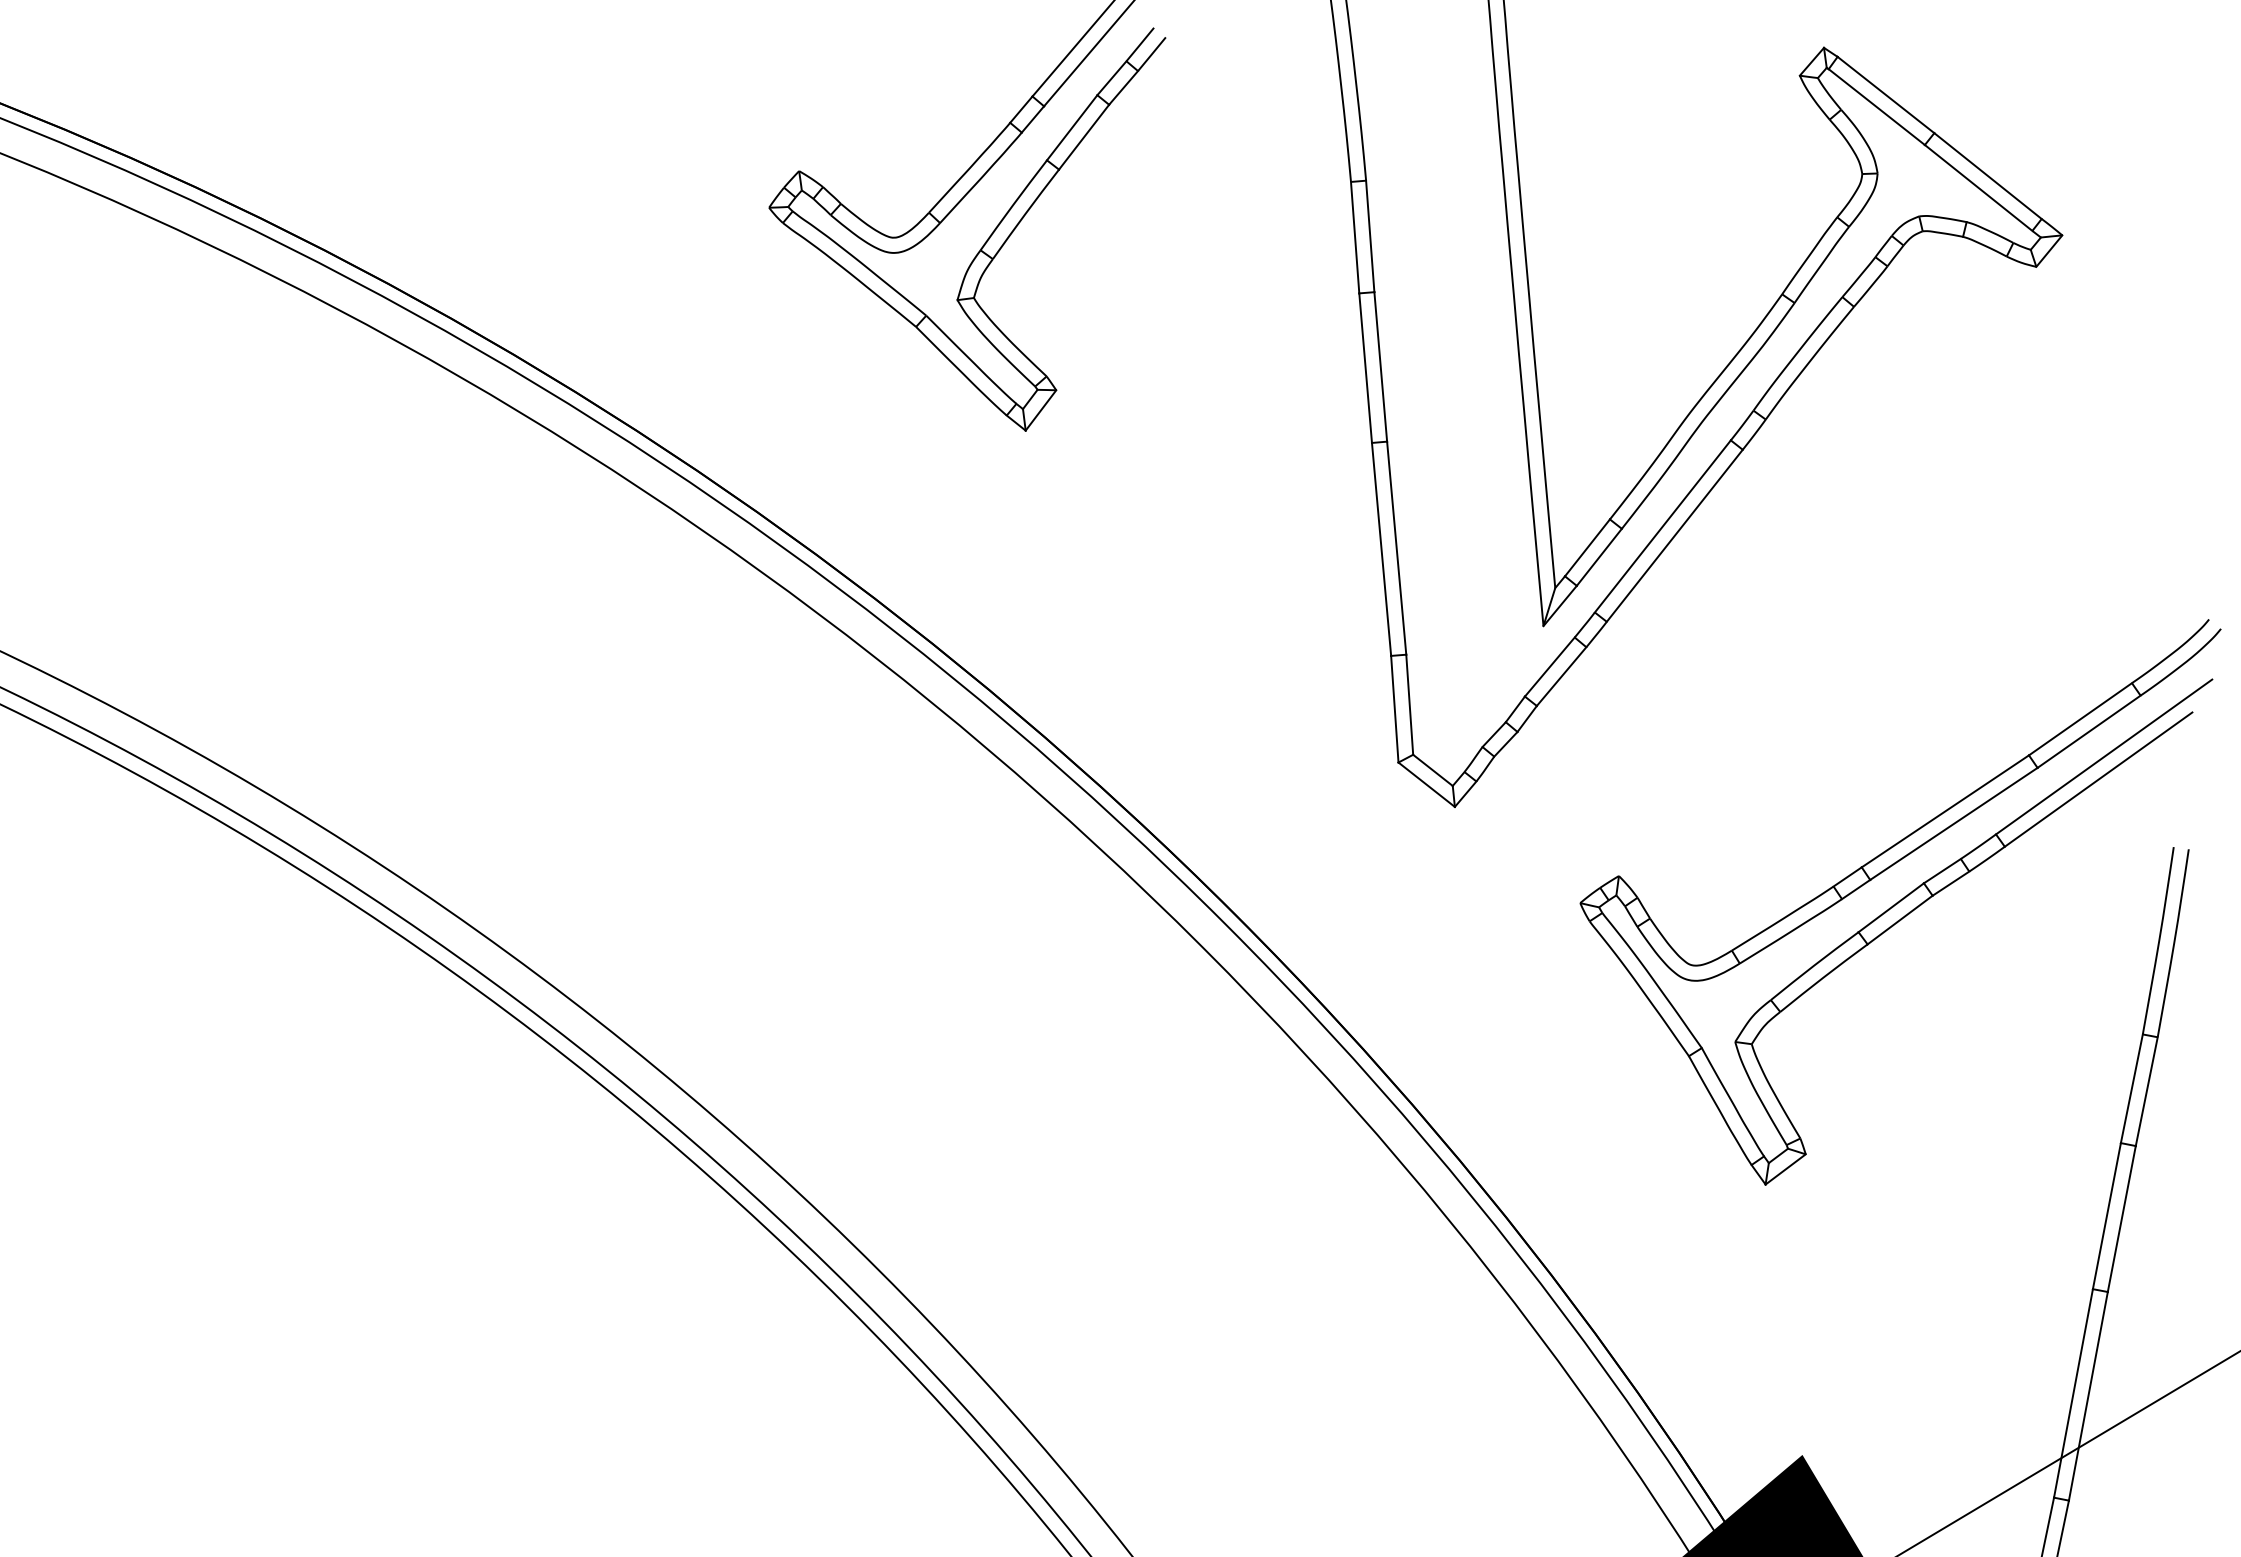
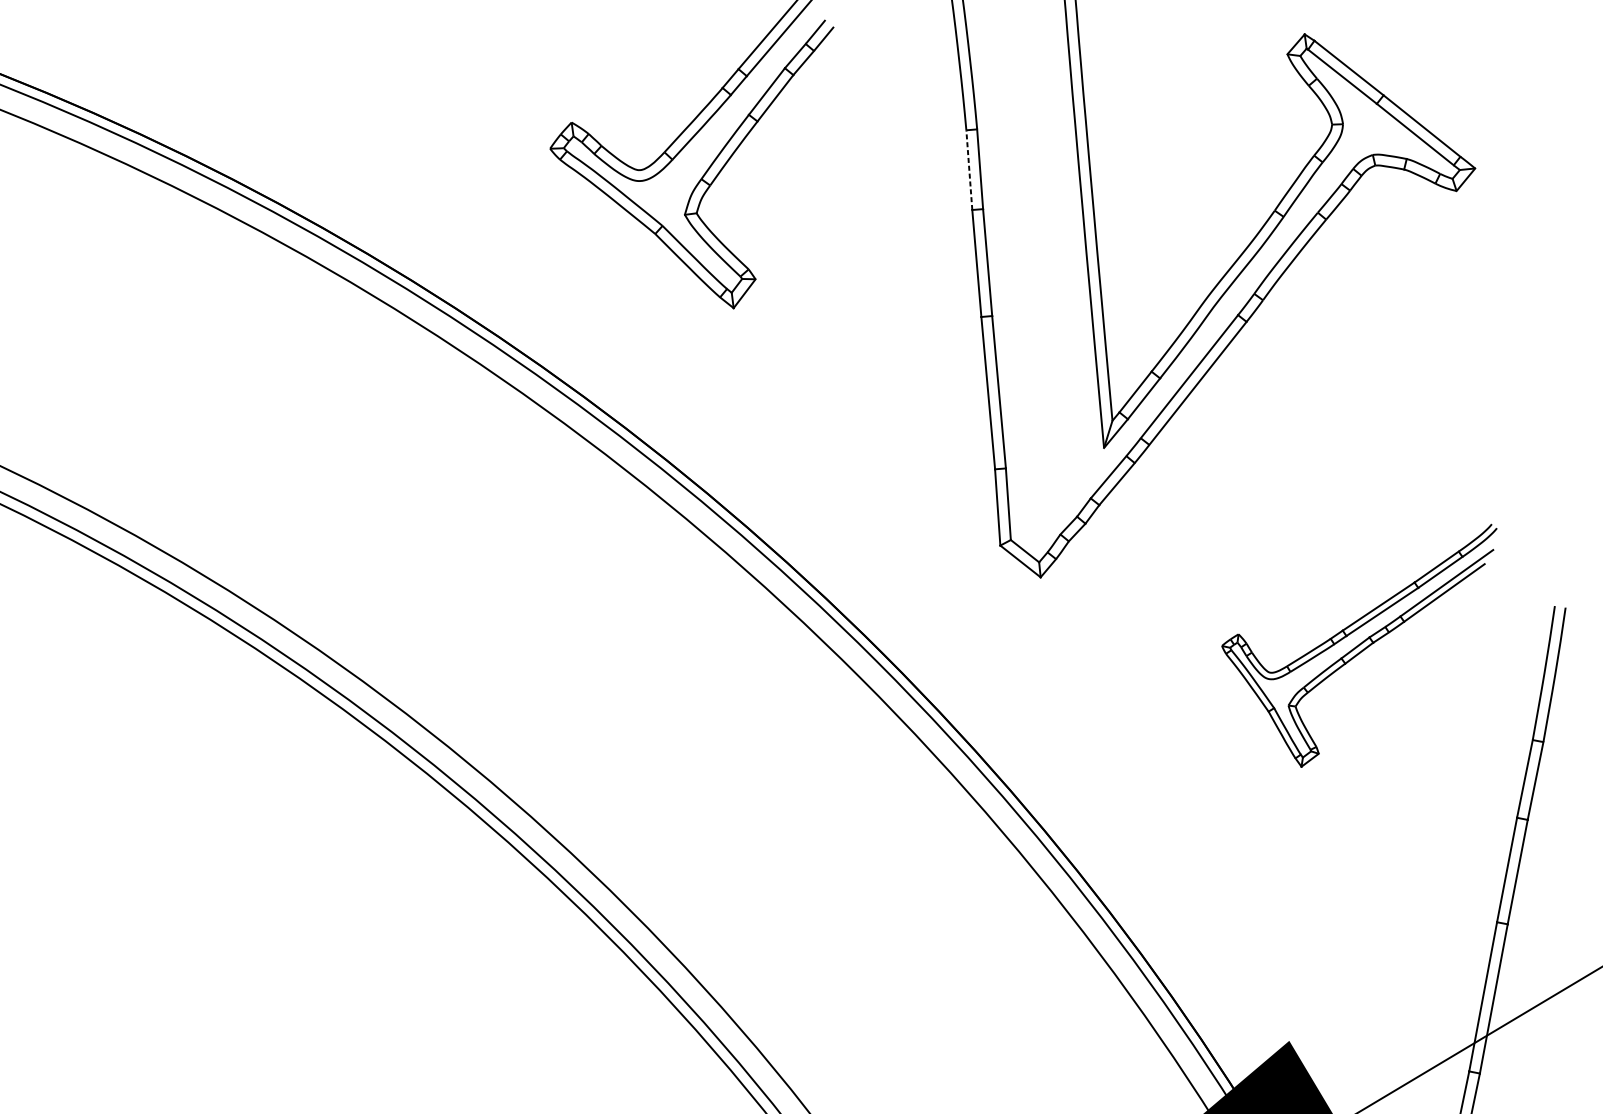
line: (1355, 237) -> (969, 170), solid -> dashed
part: (1900, 902) -> (1359, 645), size x0.6

